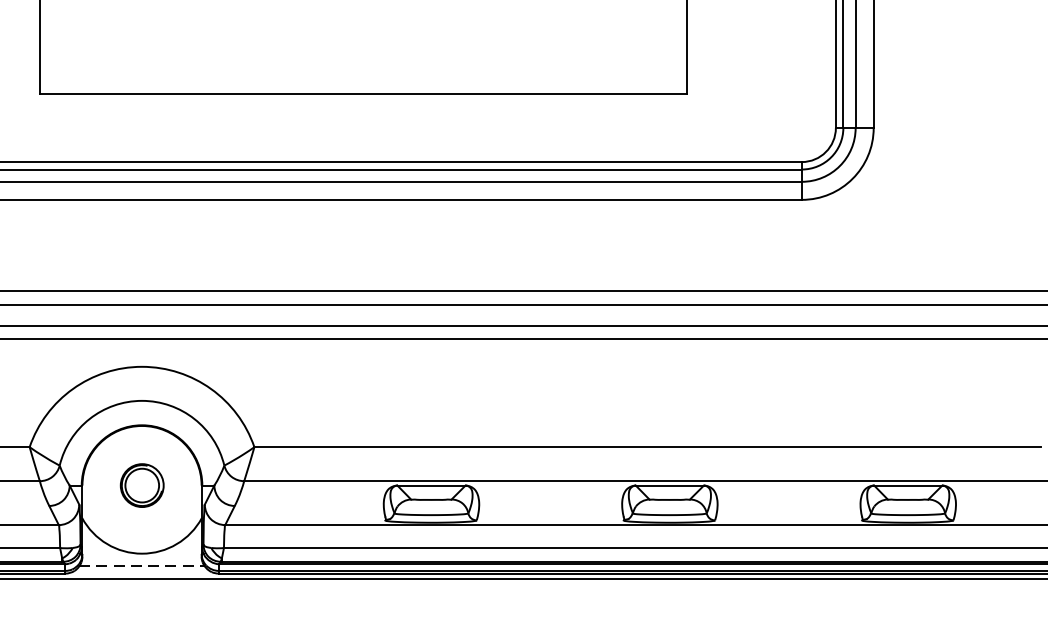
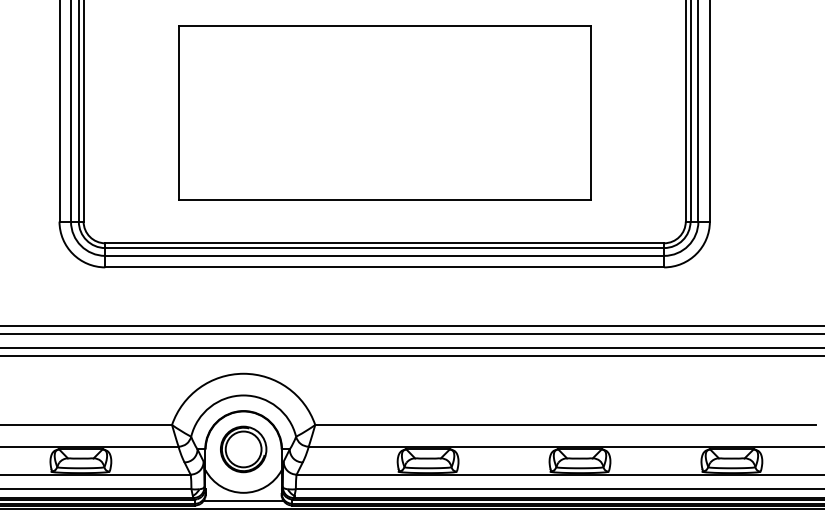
part: (141, 485) -> (243, 449), size x1.67
line: (143, 565) -> (244, 500), dashed -> solid

